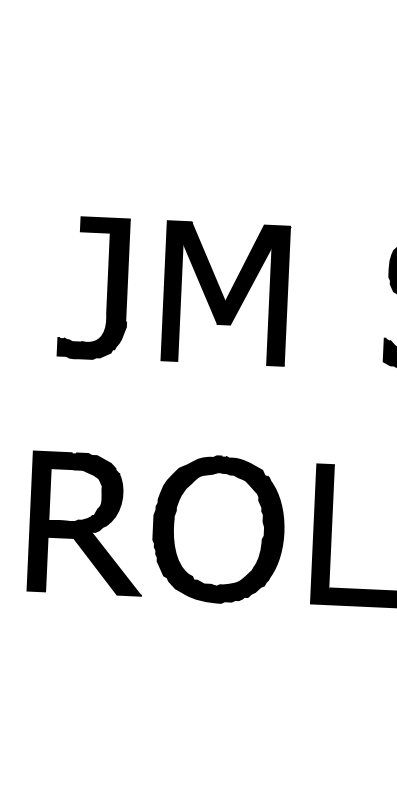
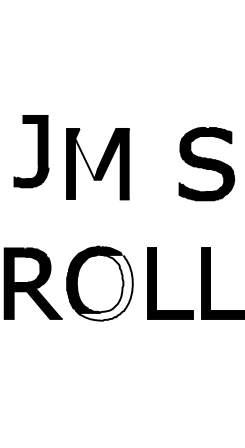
fill: (203, 271) -> (86, 153), removed
part: (94, 288) -> (31, 151), moved
fill: (227, 537) -> (104, 287), removed

